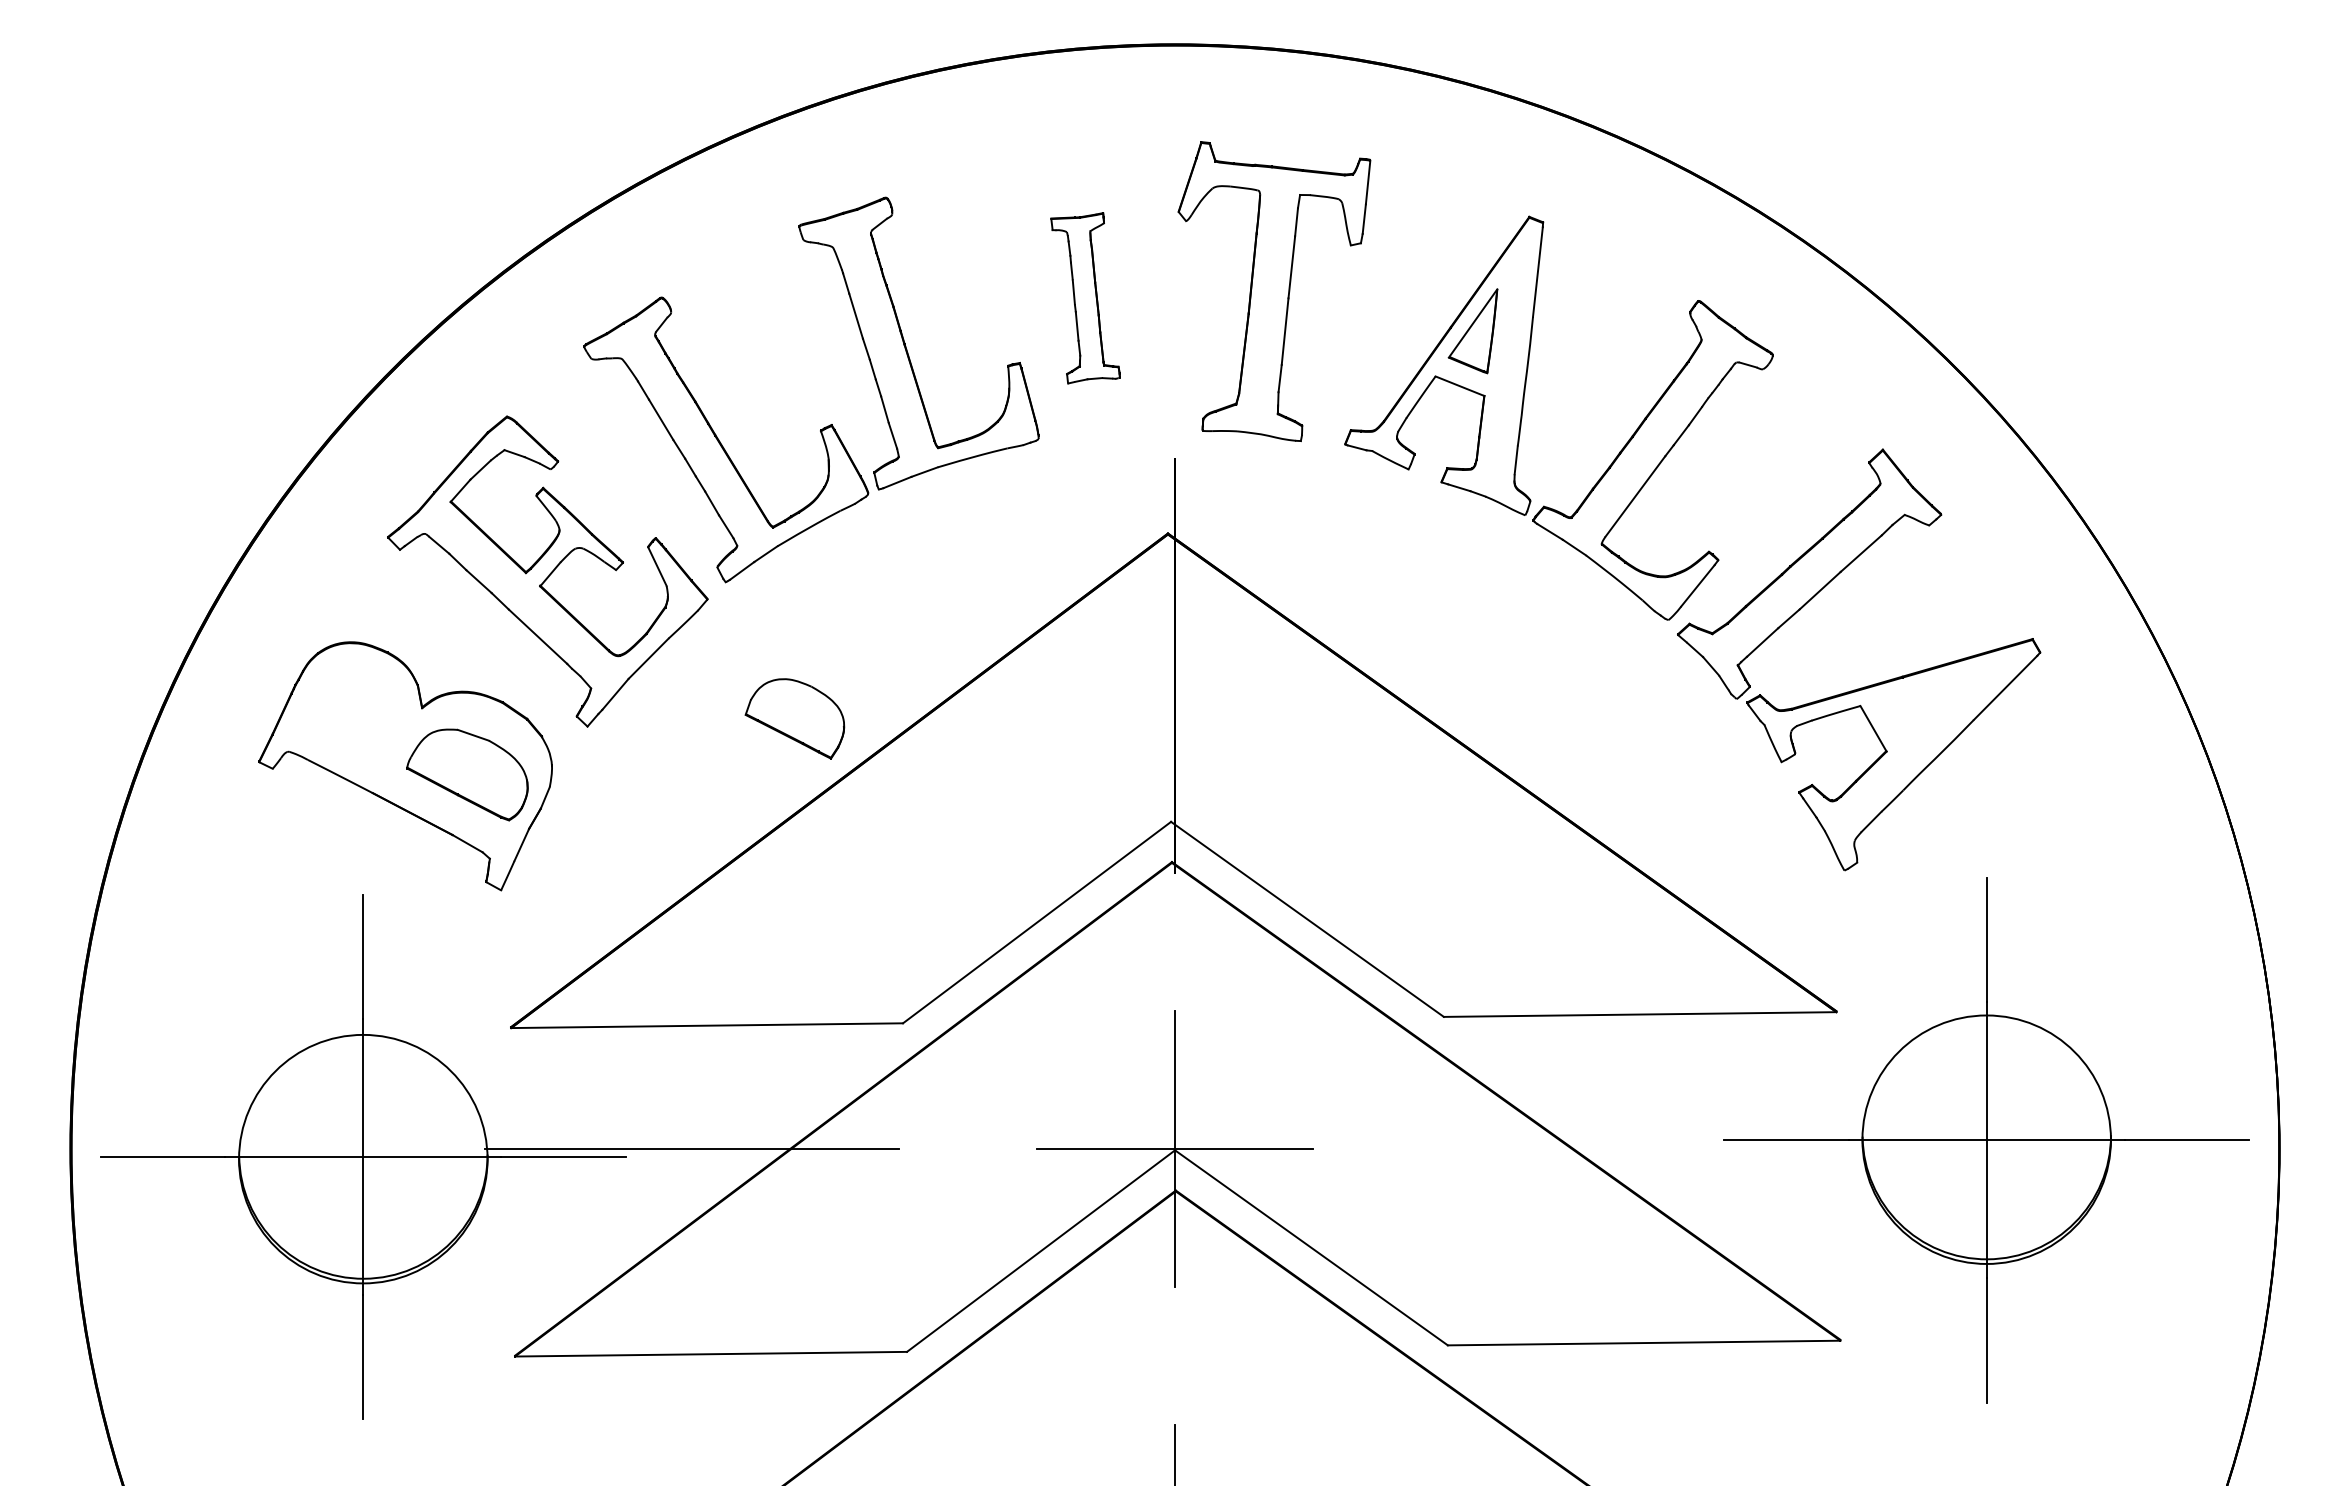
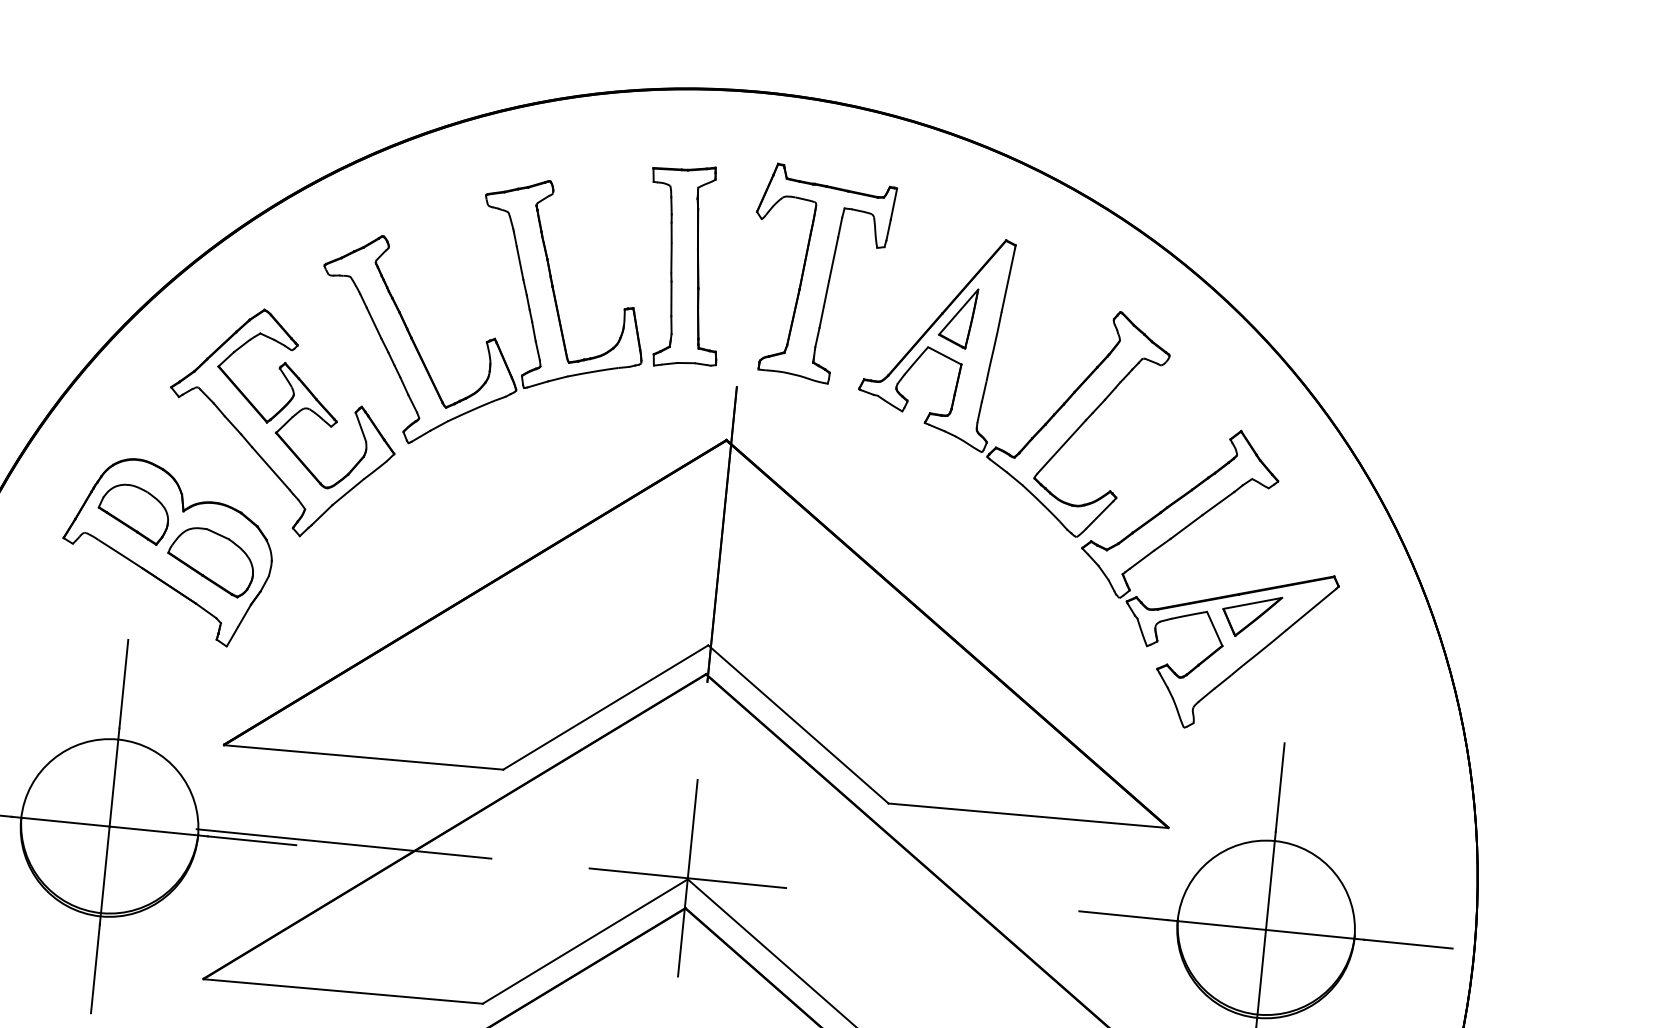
part: (1085, 298) -> (684, 266), size x1.67
part: (1922, 705) -> (1251, 615), added
part: (794, 718) -> (133, 513), moved

